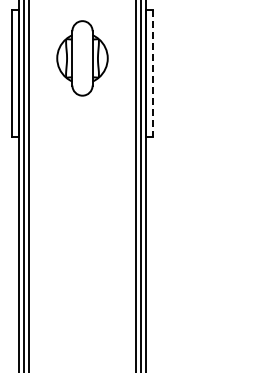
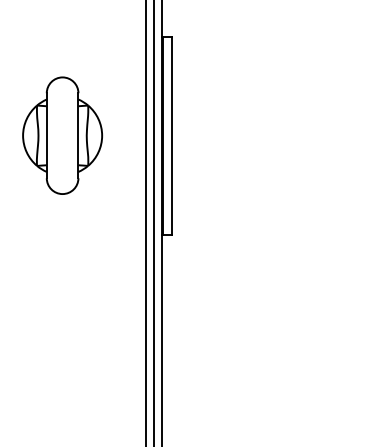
part: (82, 58) -> (62, 135), moved
line: (152, 73) -> (172, 135), dashed -> solid

